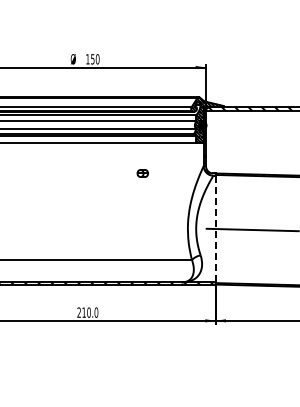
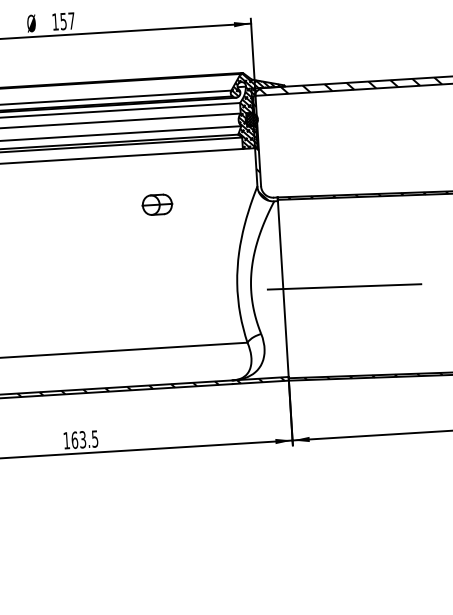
text: (97, 59) -> (71, 21), 150 -> 157
part: (142, 173) -> (157, 204), size x1.67
line: (215, 229) -> (283, 289), dashed -> solid
text: (87, 312) -> (80, 439), 210.0 -> 163.5

